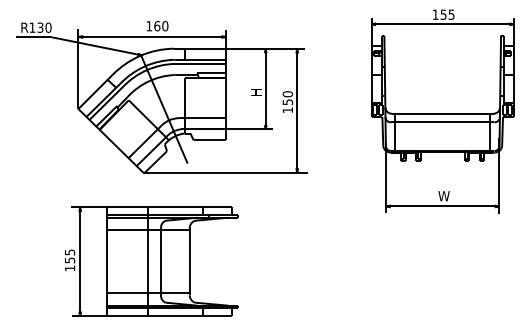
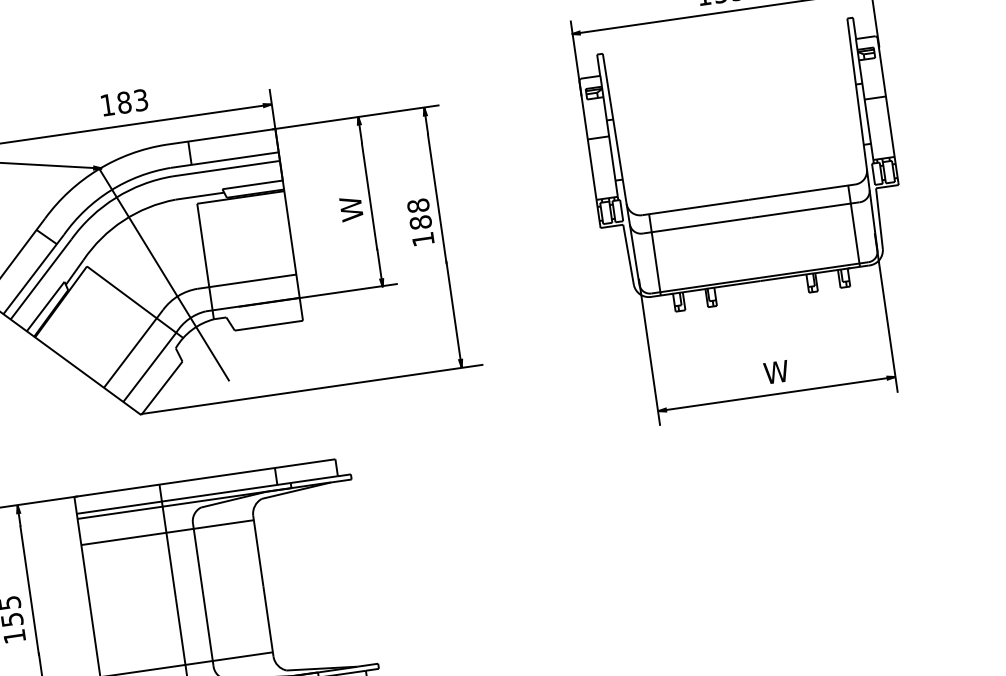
text: (161, 26) -> (133, 102), 160 -> 183
text: (256, 90) -> (351, 207), H -> W
text: (287, 98) -> (418, 214), 150 -> 188

